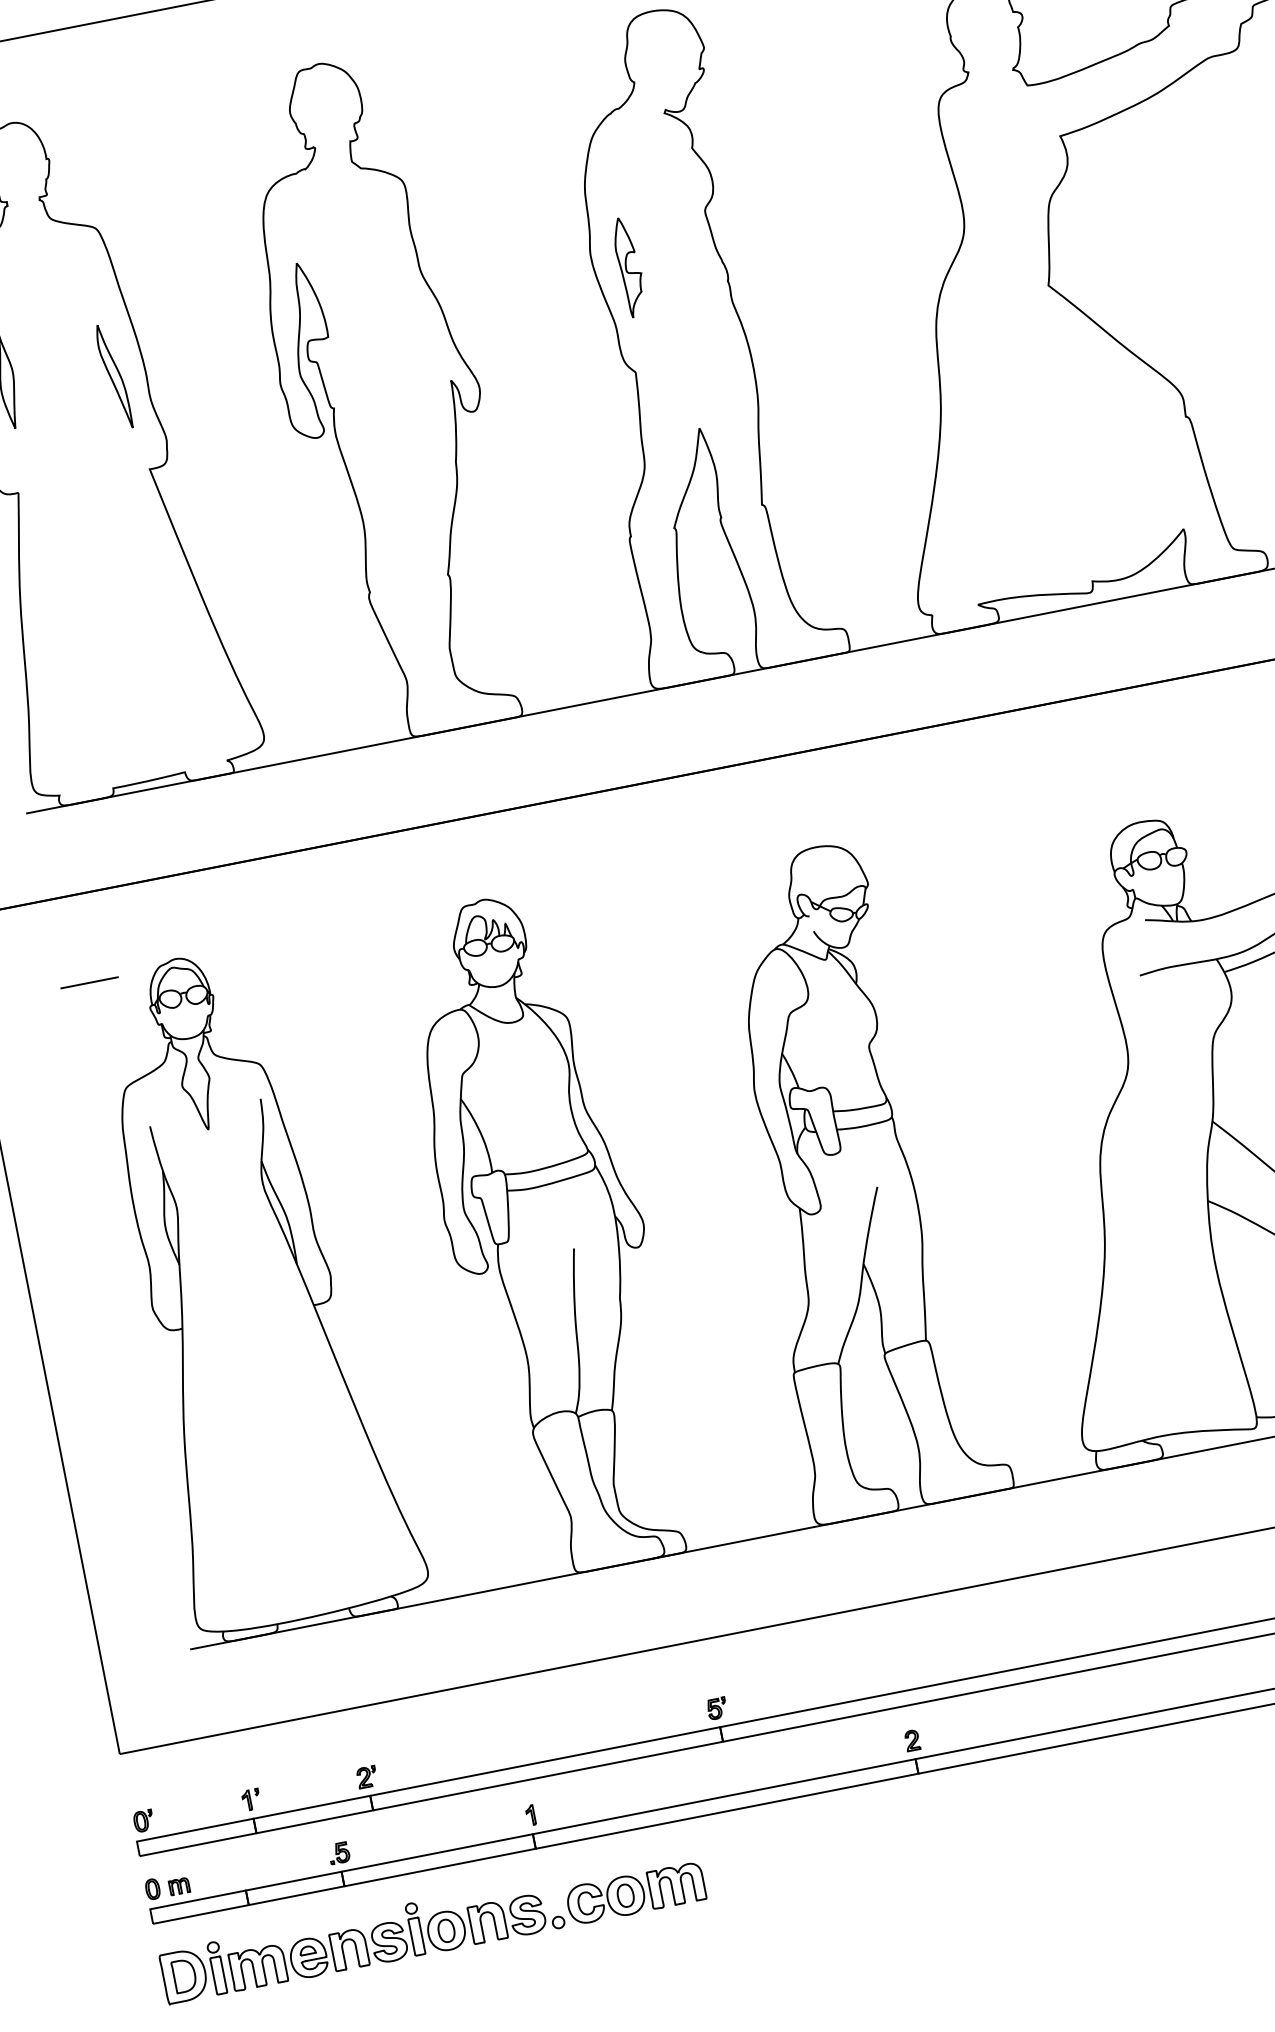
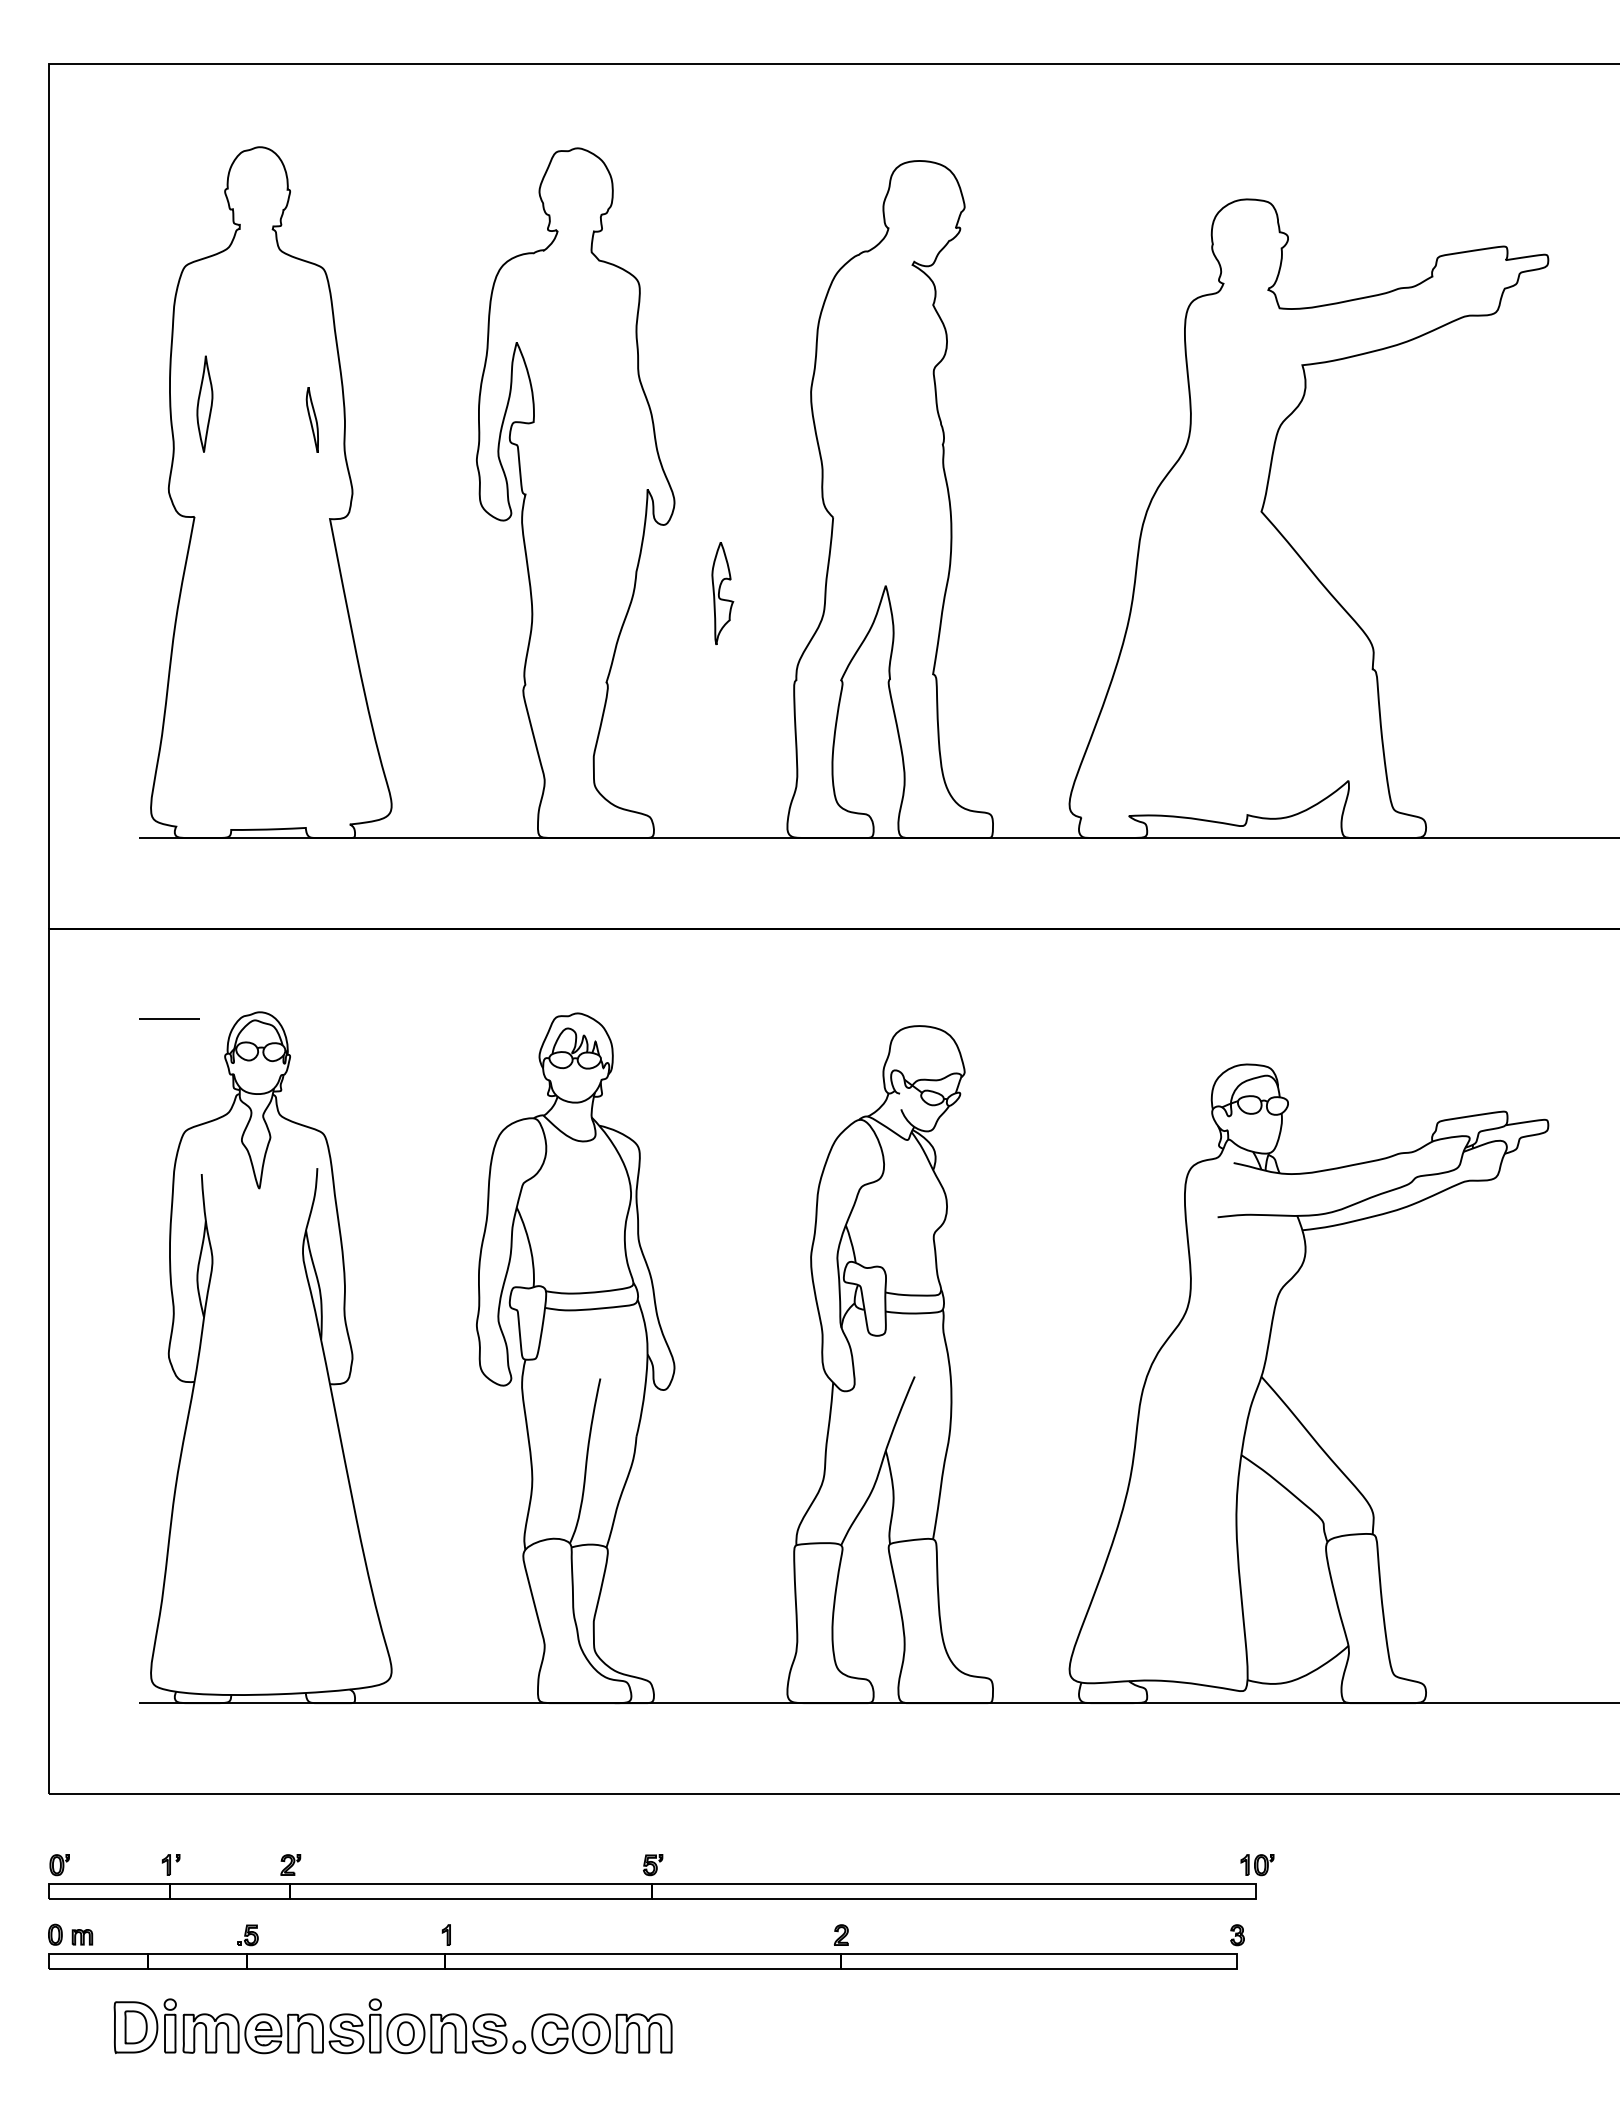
part: (629, 267) -> (722, 593), moved
part: (114, 376) -> (312, 419), size x0.6
part: (432, 1926) -> (392, 2026), moved

